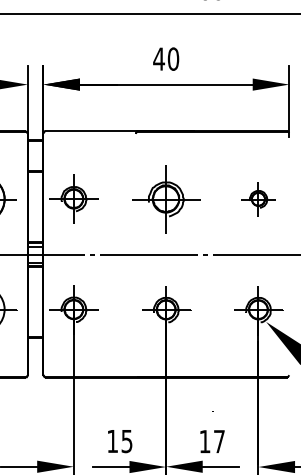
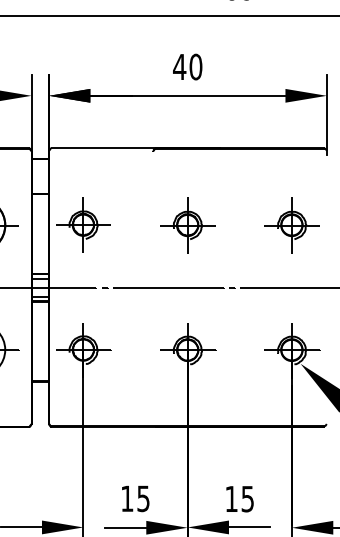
part: (166, 199) -> (188, 225), size x0.71
part: (258, 199) -> (291, 225), size x1.43
text: (219, 441) -> (247, 498), 17 -> 15

